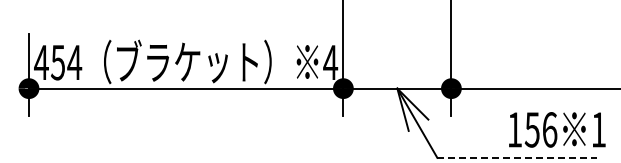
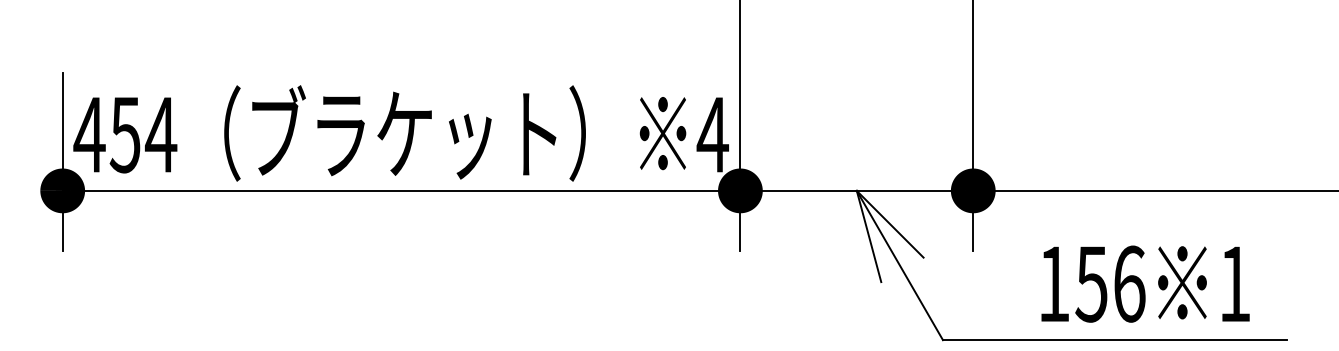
text: (557, 129) -> (1145, 283), moved
line: (517, 157) -> (1115, 339), dashed -> solid

